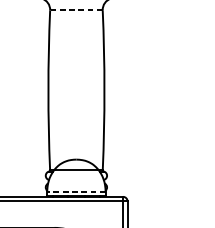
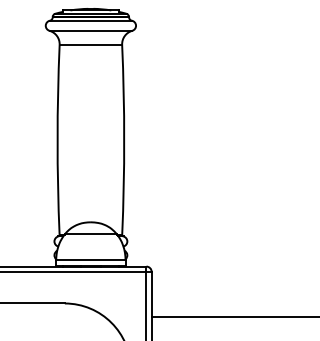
line: (76, 10) -> (90, 44), dashed -> solid
line: (76, 191) -> (90, 260), dashed -> solid

